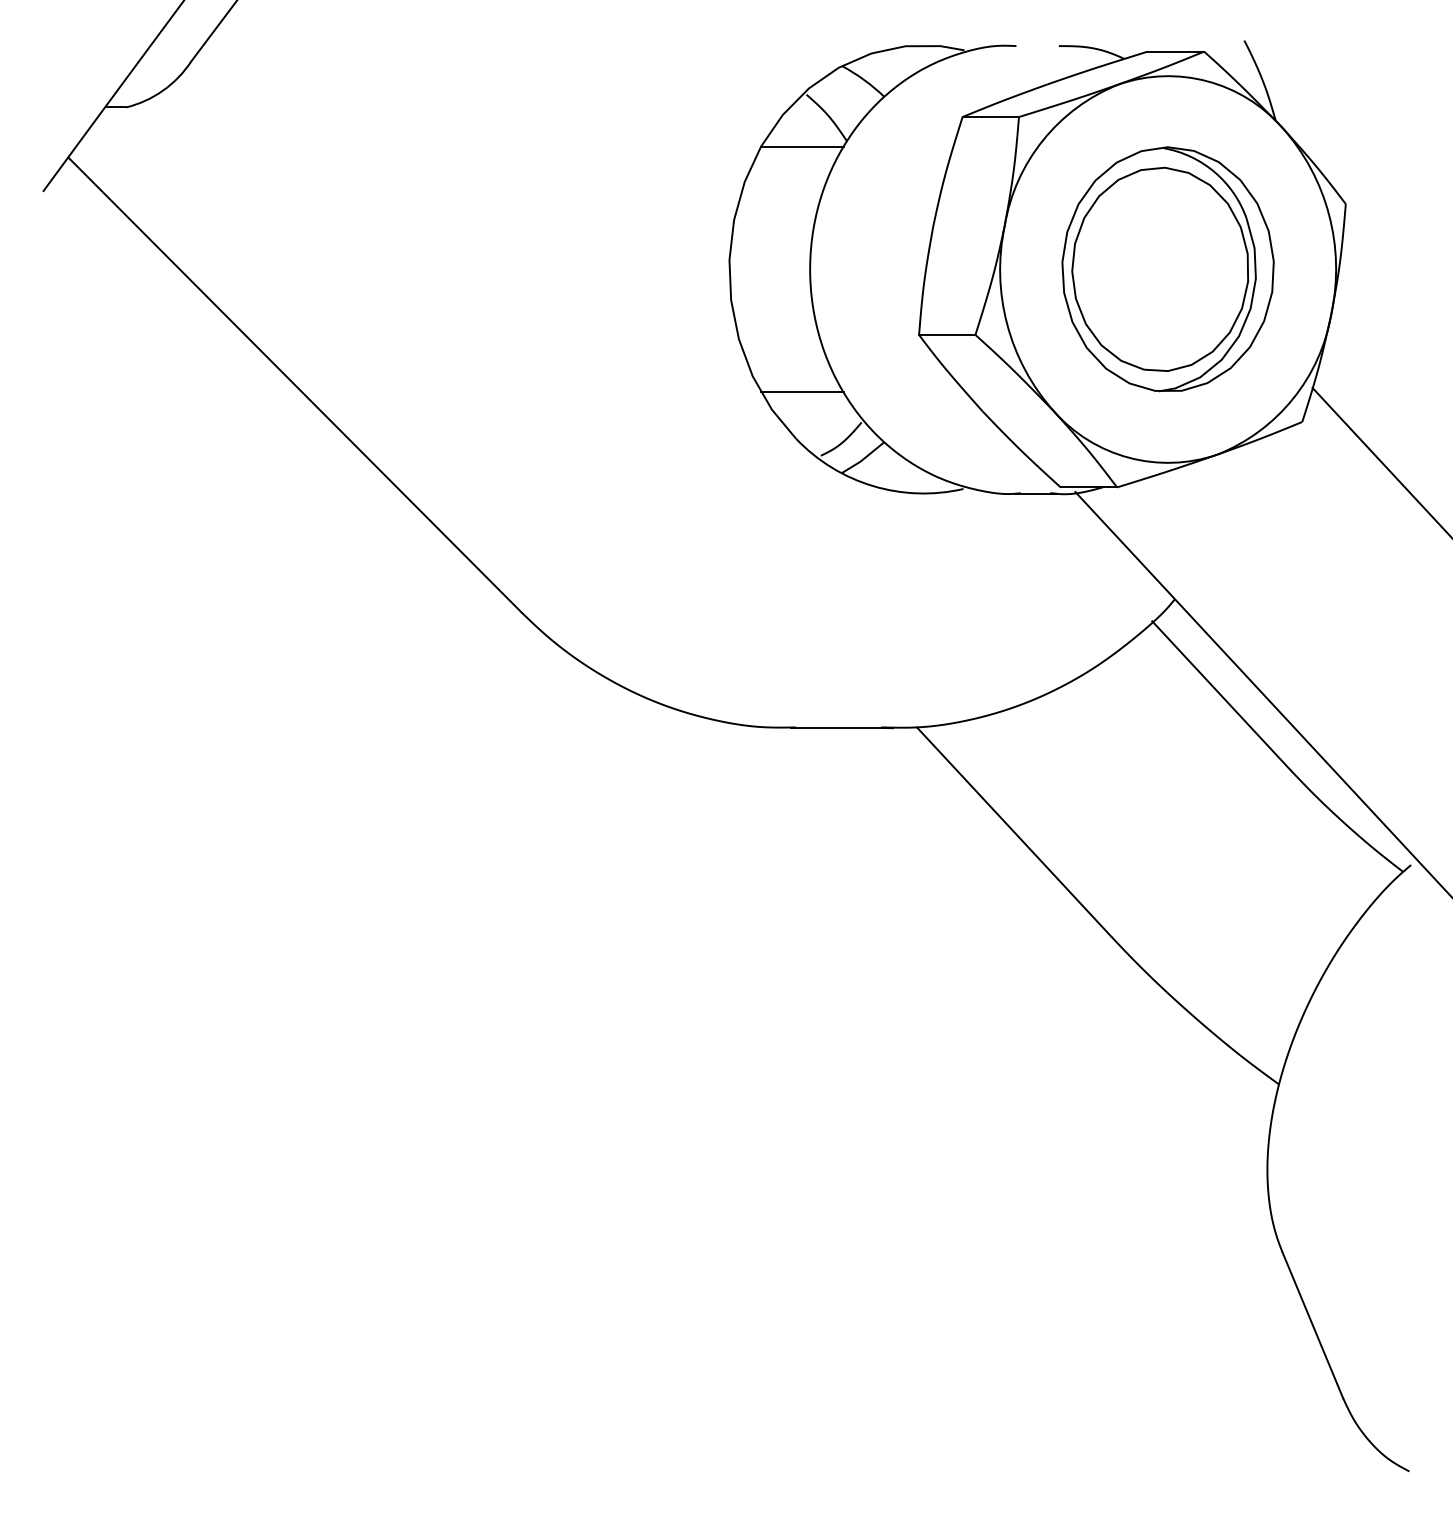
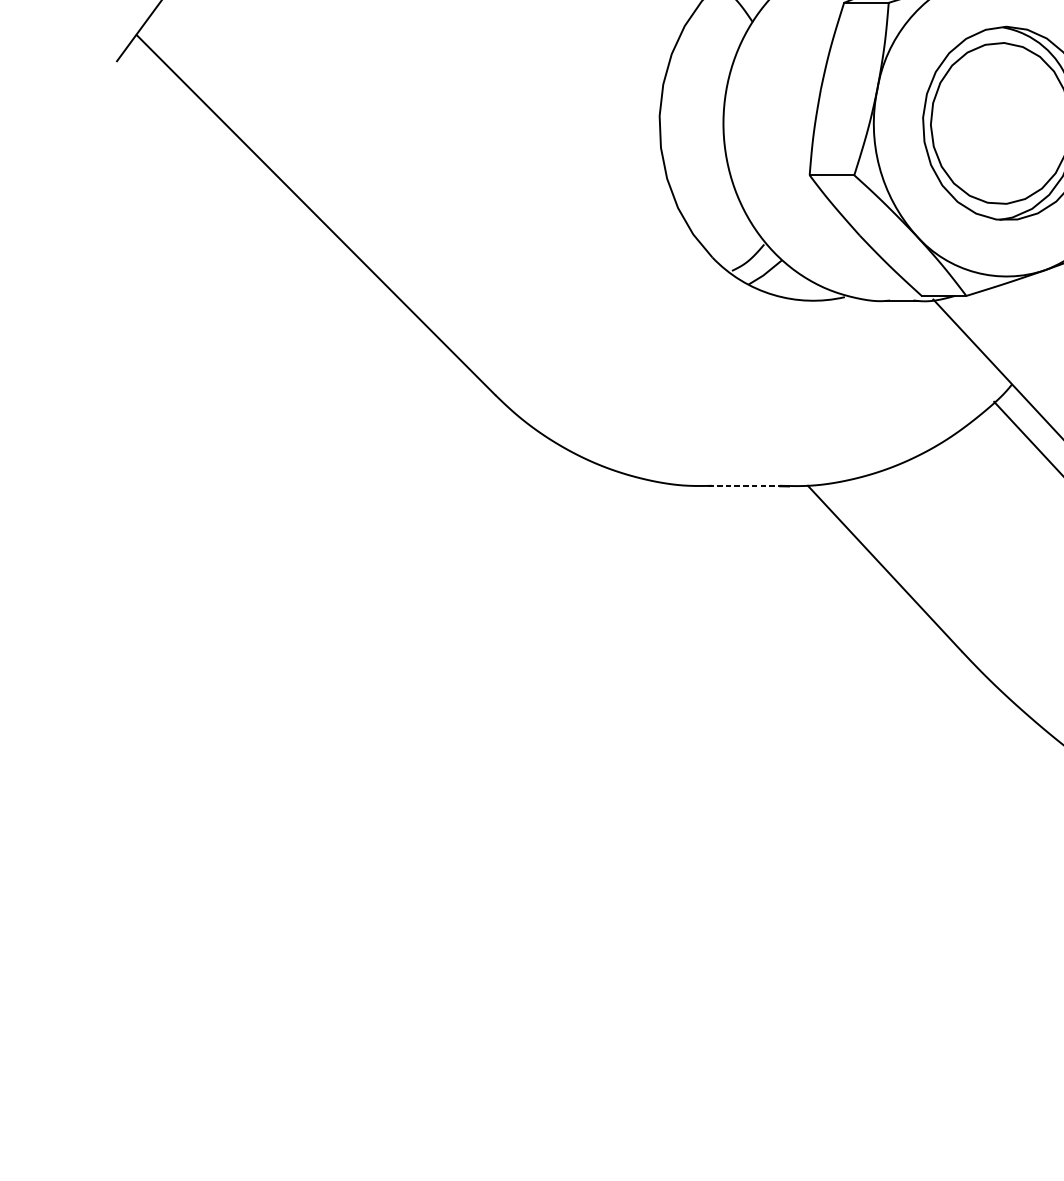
line: (802, 147) -> (717, 26), removed
line: (801, 391) -> (716, 220), removed
line: (841, 728) -> (748, 486), solid -> dashed

